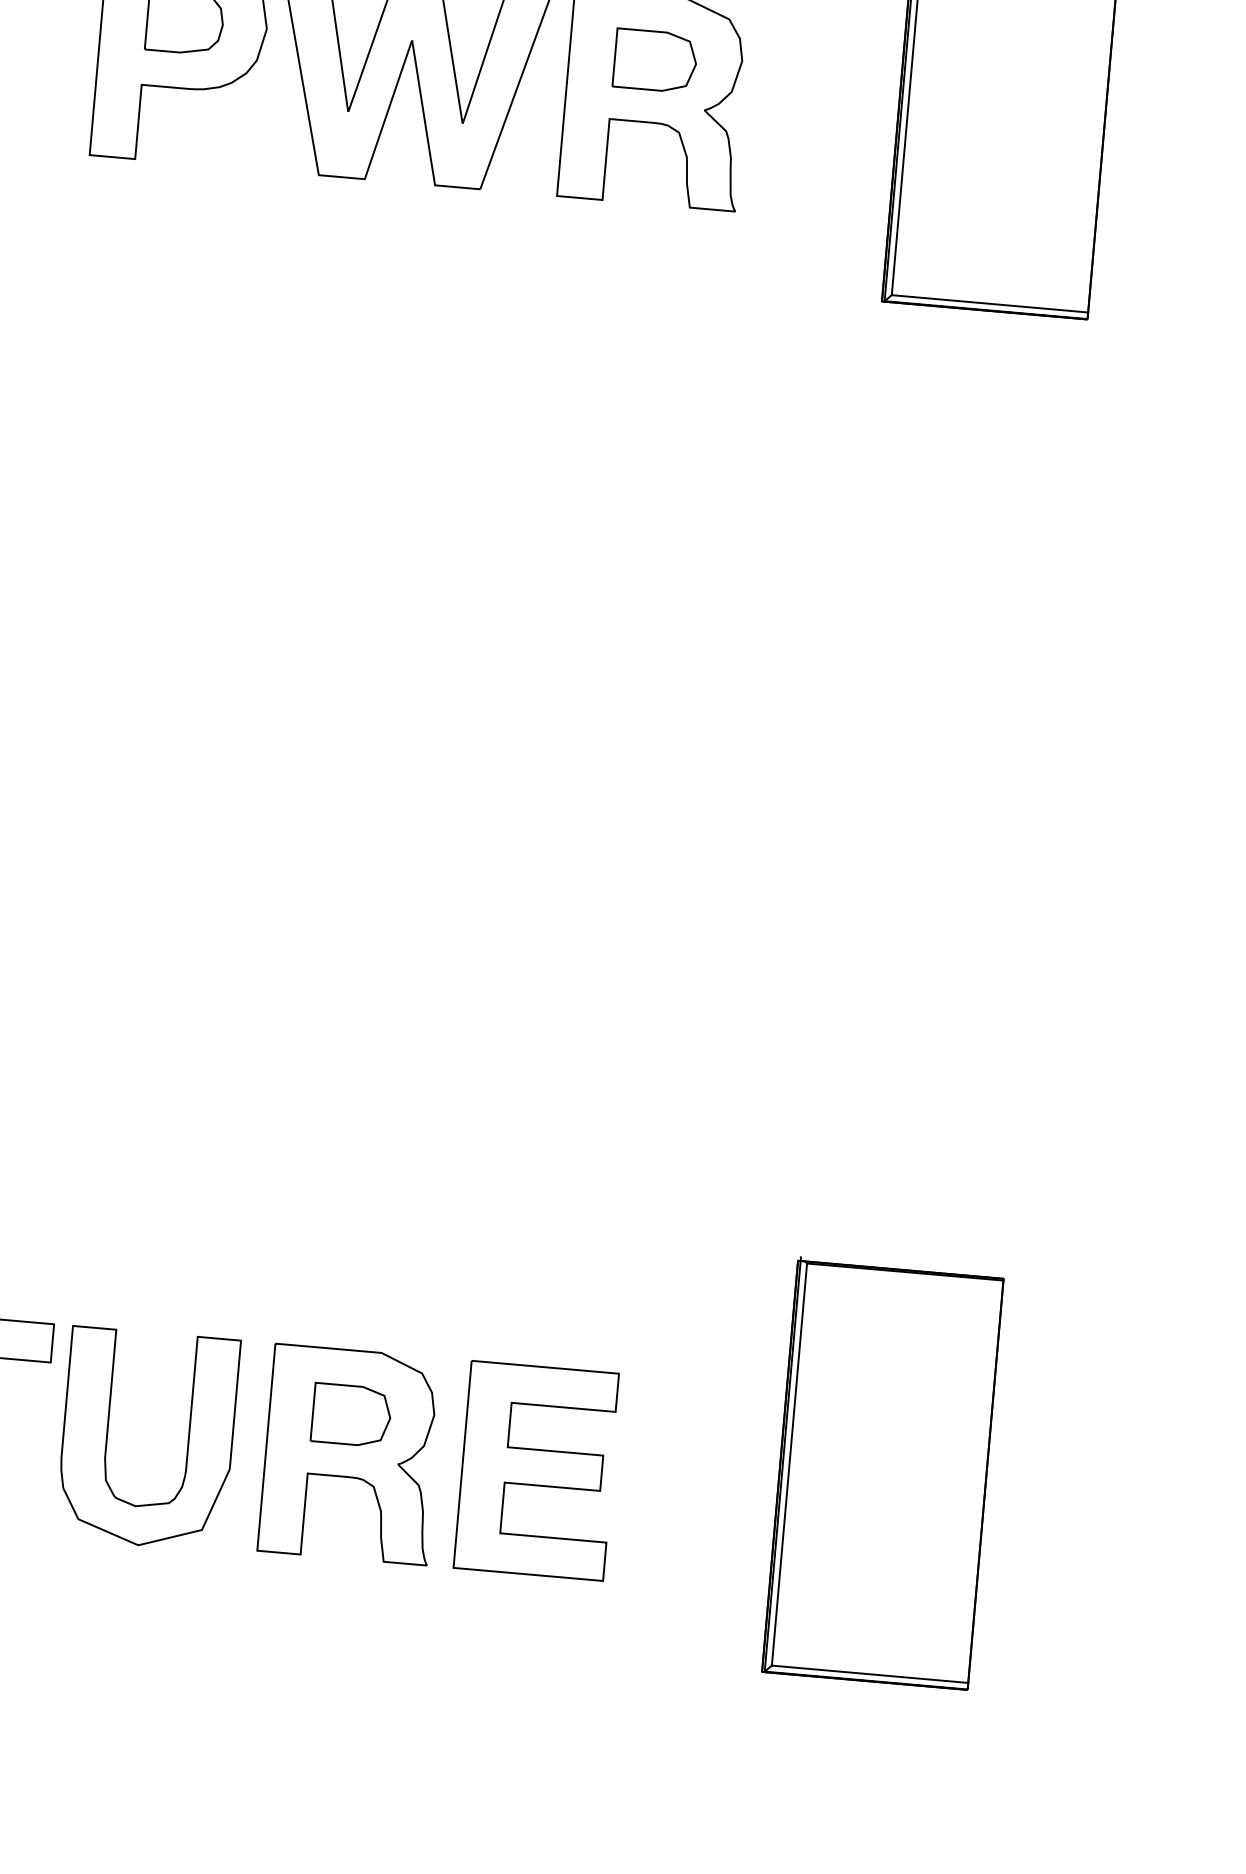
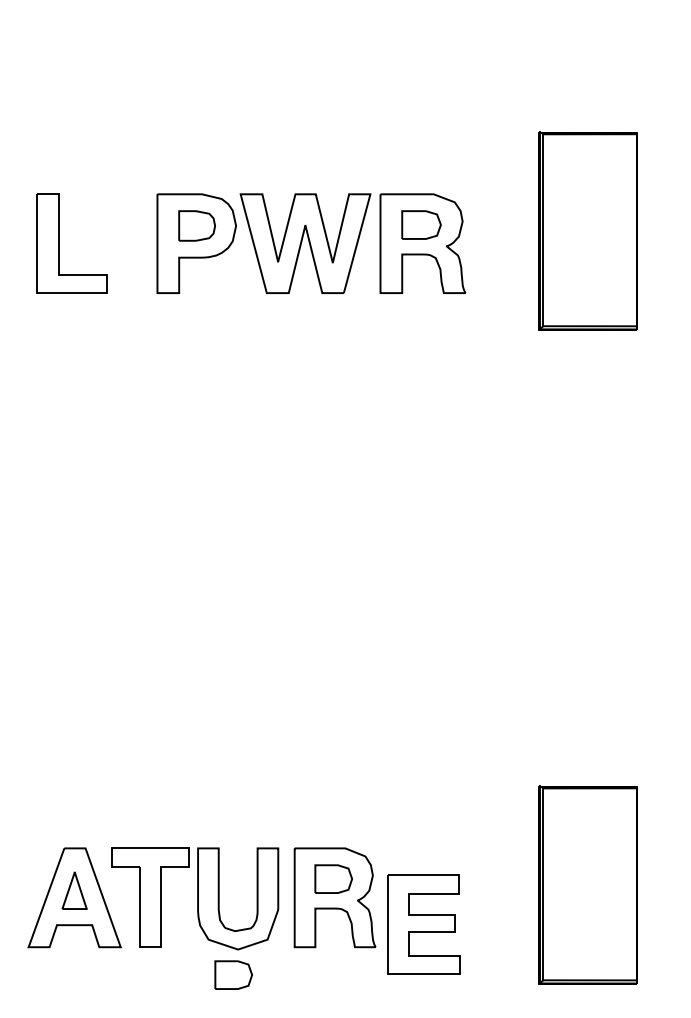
part: (536, 1470) -> (423, 924), moved
part: (124, 1596) -> (233, 974), added

